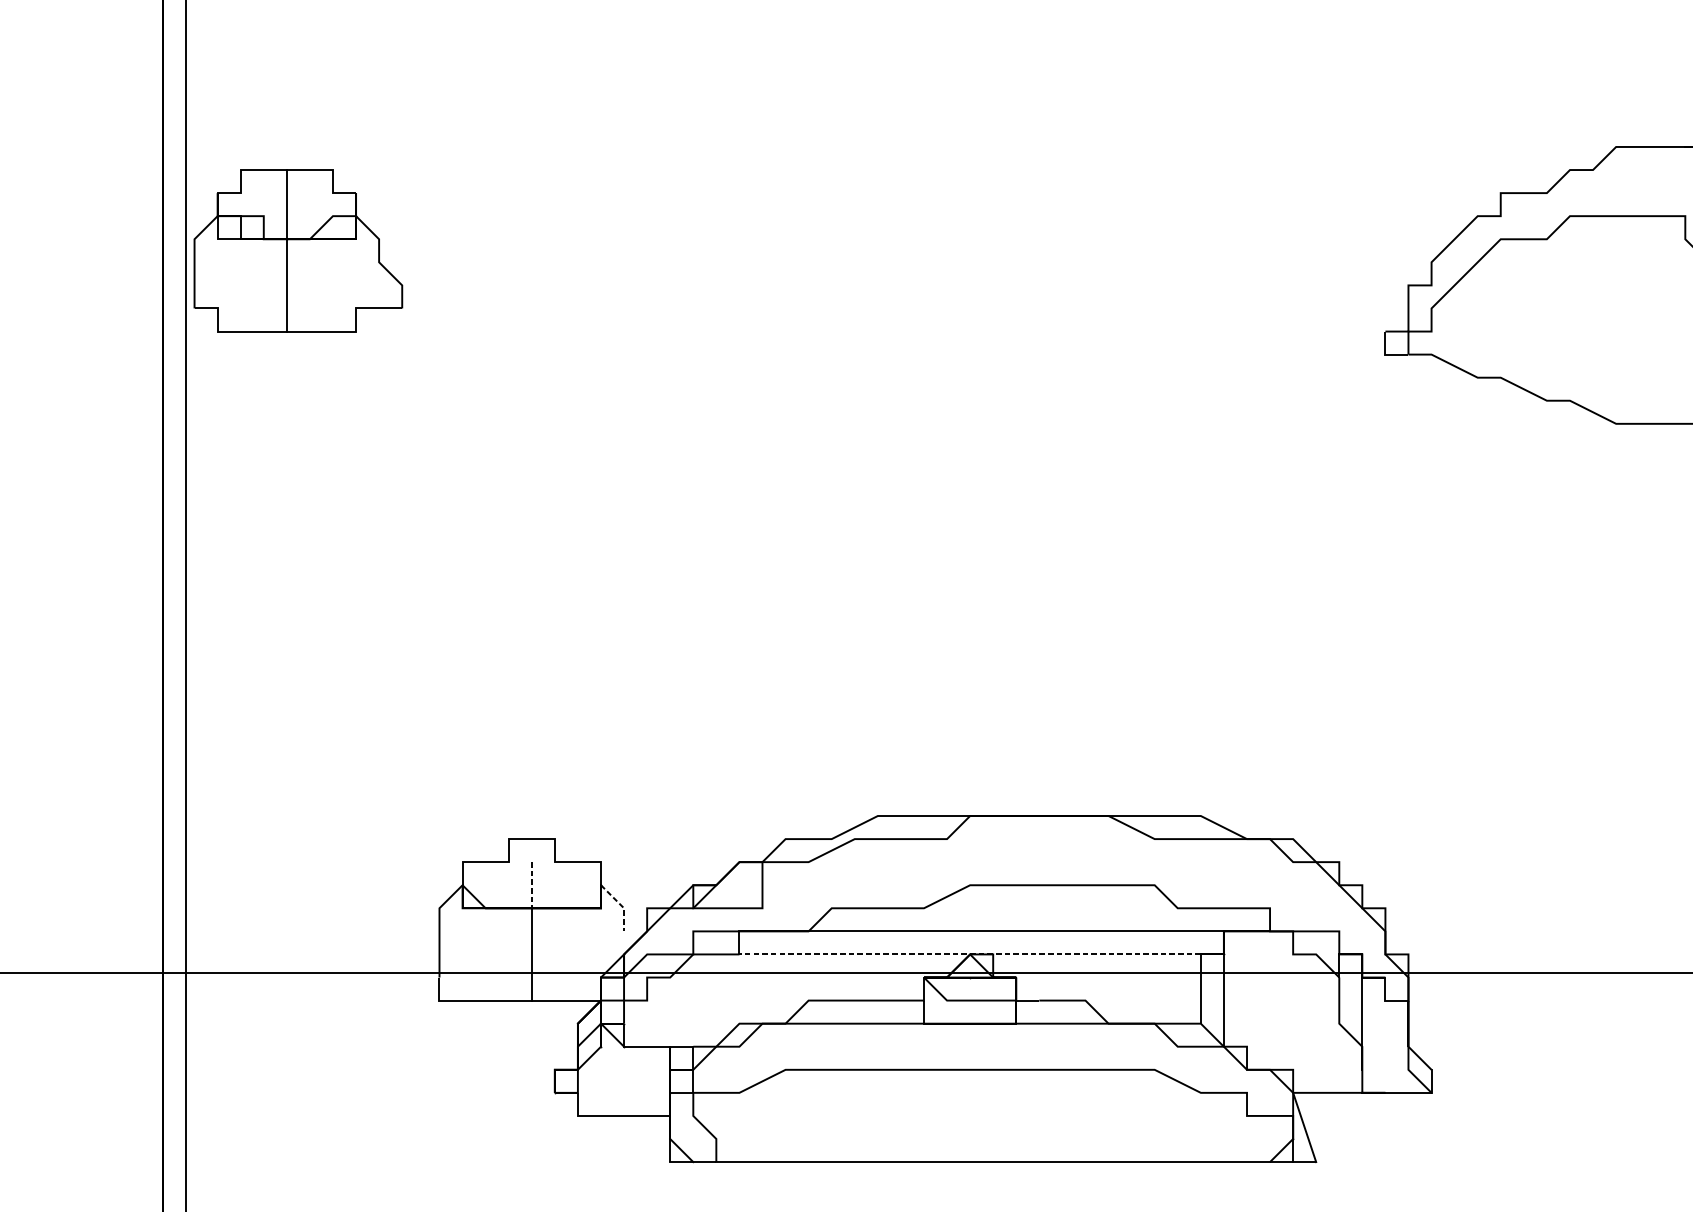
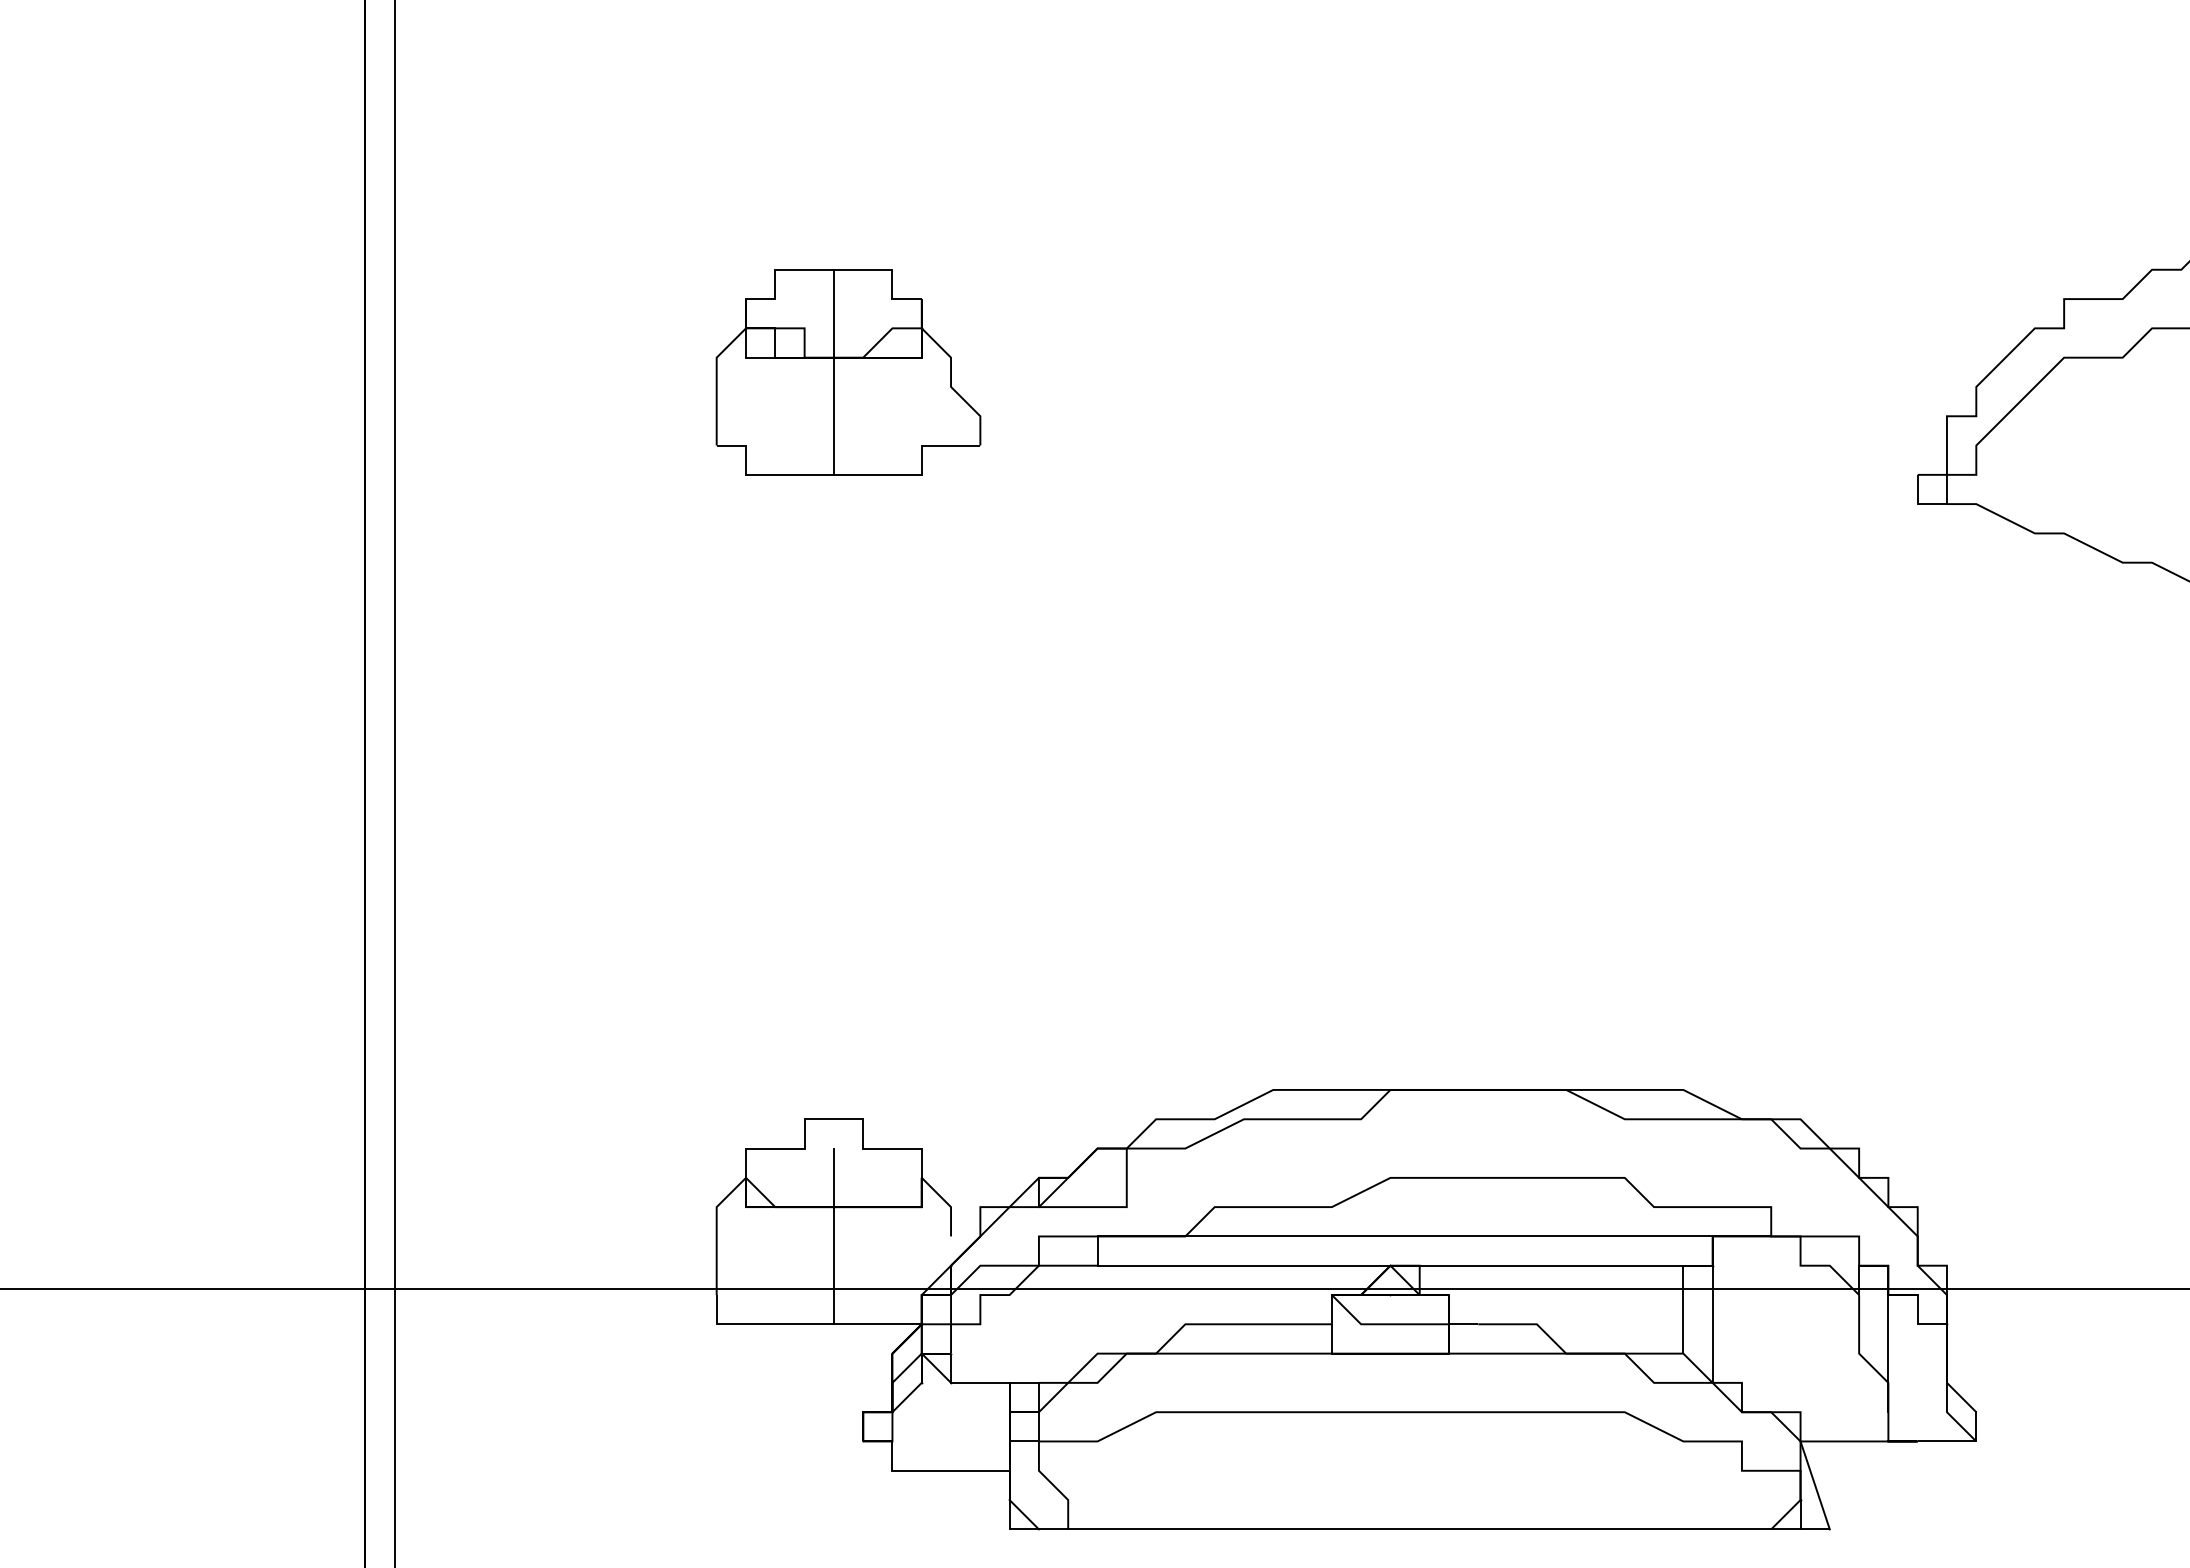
part: (298, 250) -> (848, 372), moved
line: (531, 885) -> (833, 1178), dashed -> solid
line: (621, 905) -> (947, 1203), dashed -> solid
line: (970, 954) -> (1390, 1265), dashed -> solid

